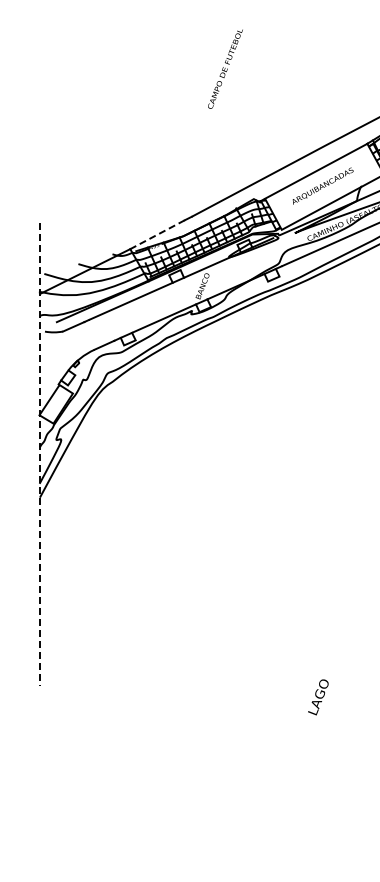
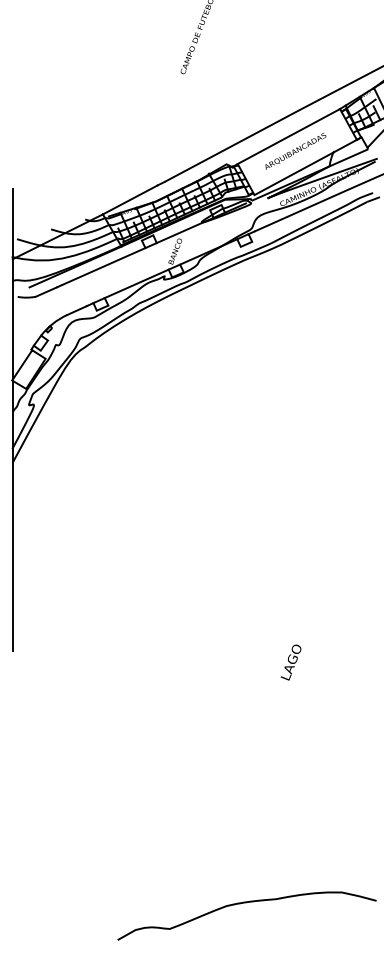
line: (157, 234) -> (130, 199), dashed -> solid
line: (39, 455) -> (12, 420), dashed -> solid

